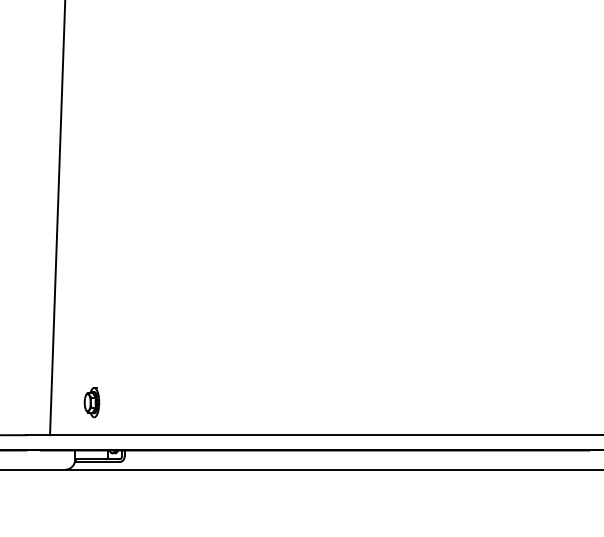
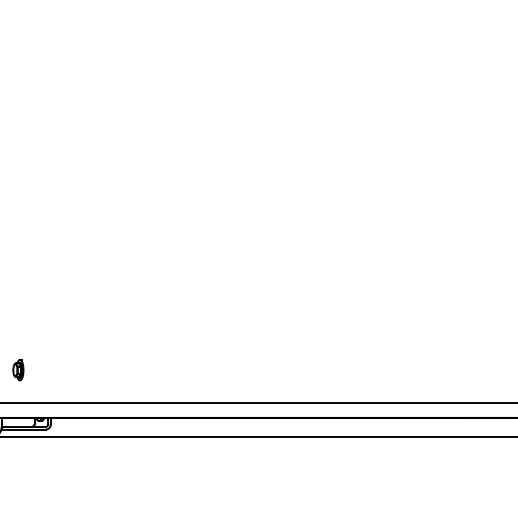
part: (91, 402) -> (17, 369), size x0.7

